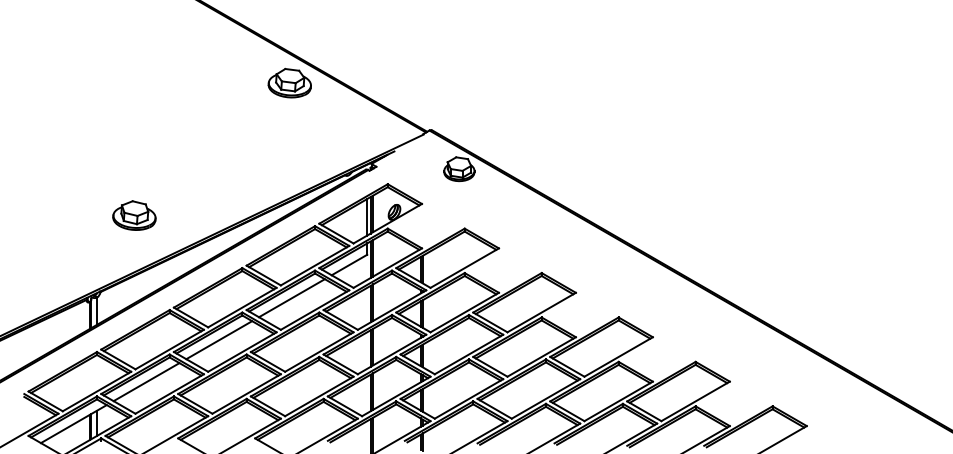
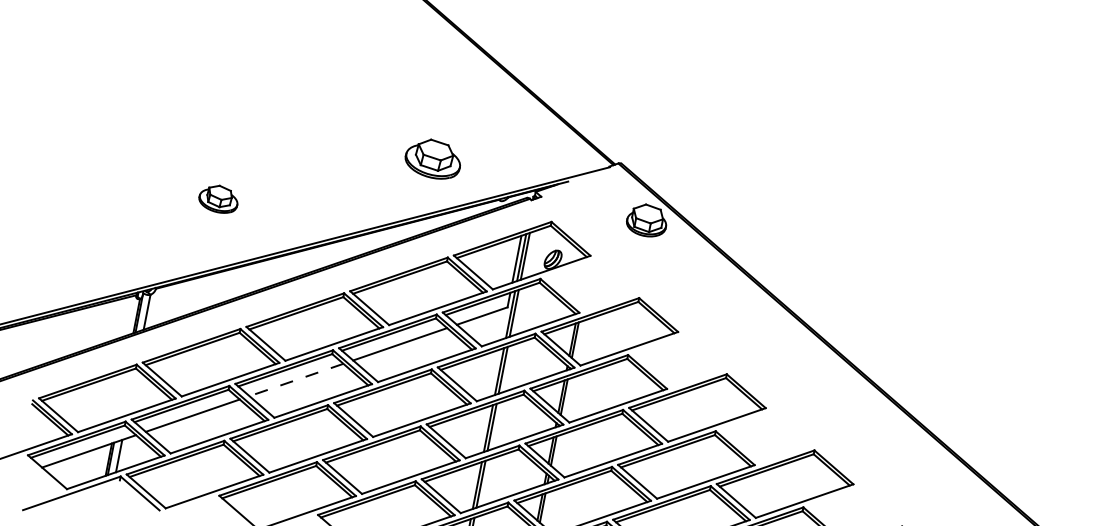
part: (289, 82) -> (433, 158), moved
part: (134, 215) -> (218, 198), size x0.7
line: (218, 340) -> (295, 380), solid -> dashed

